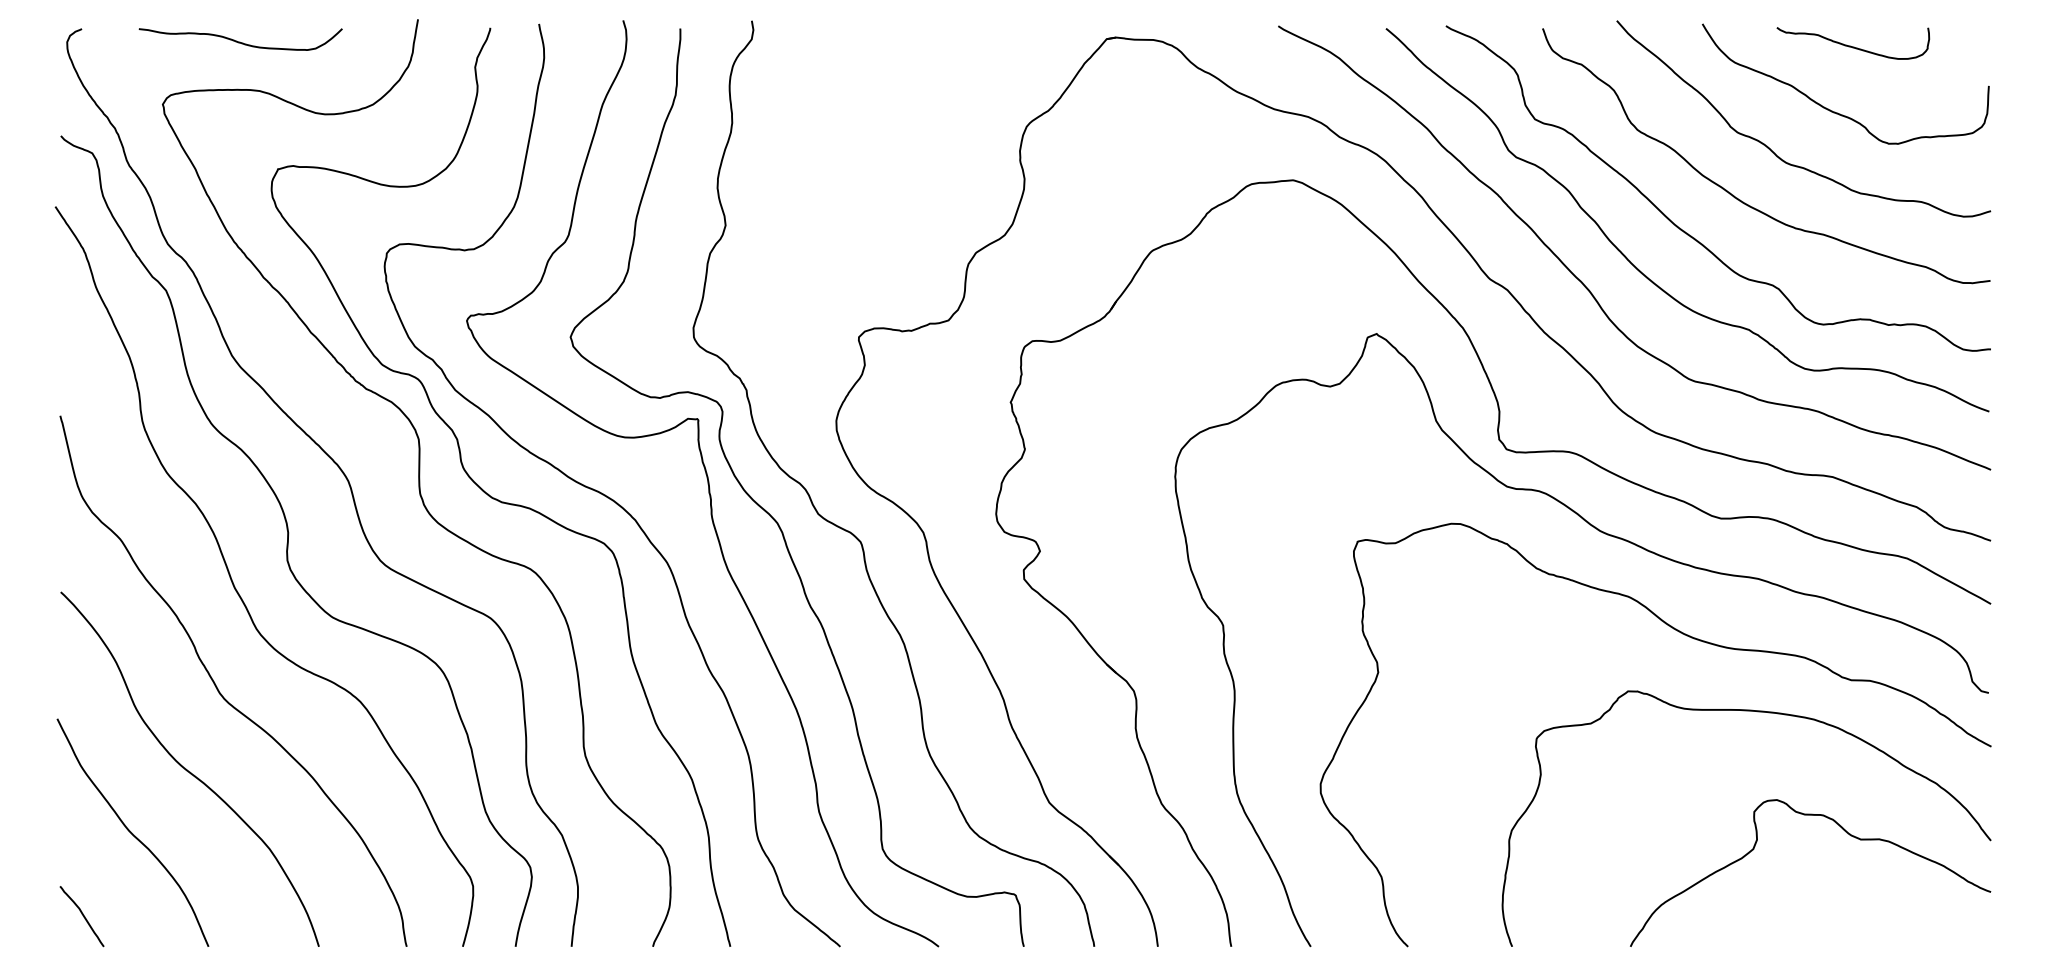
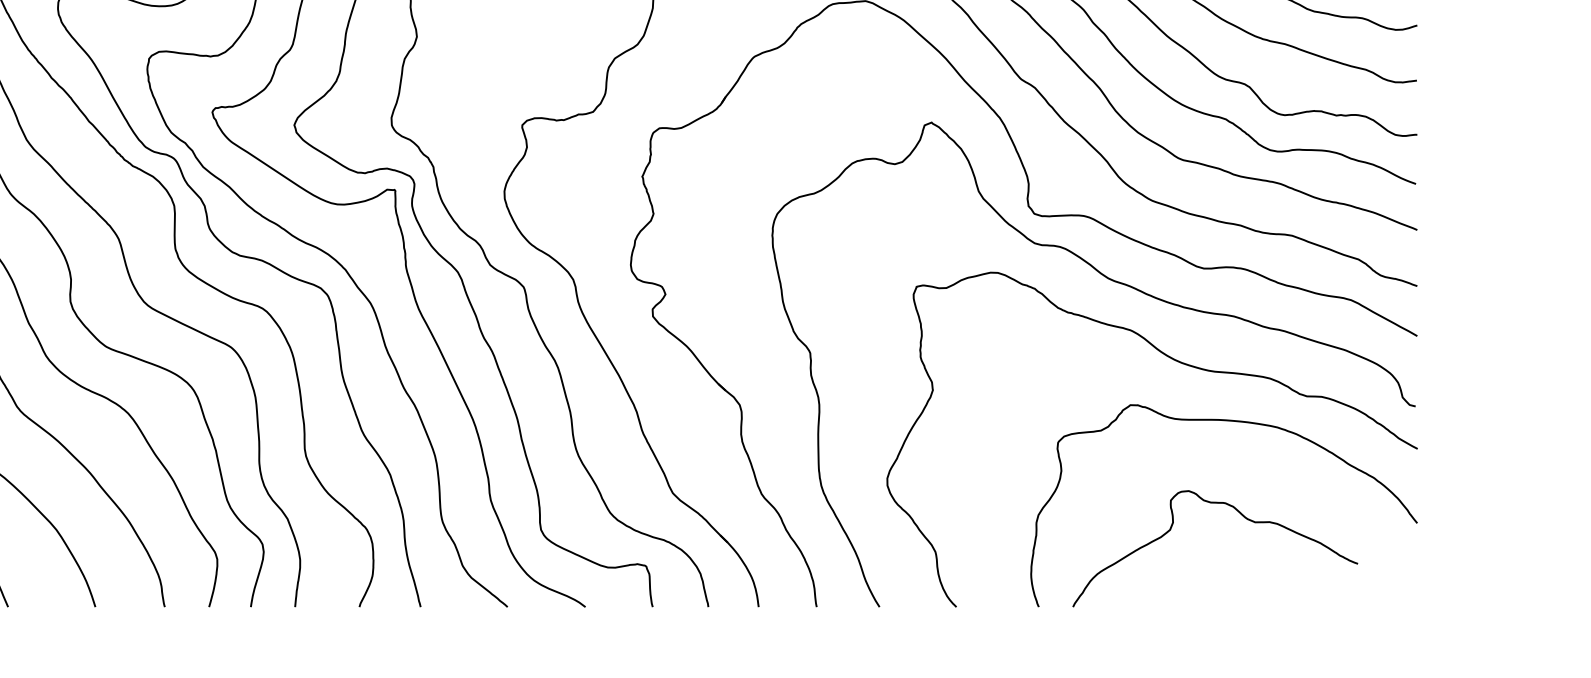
curve: (1846, 833) -> (1243, 517), moved

